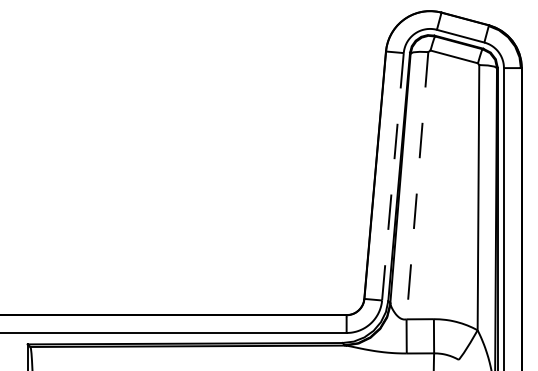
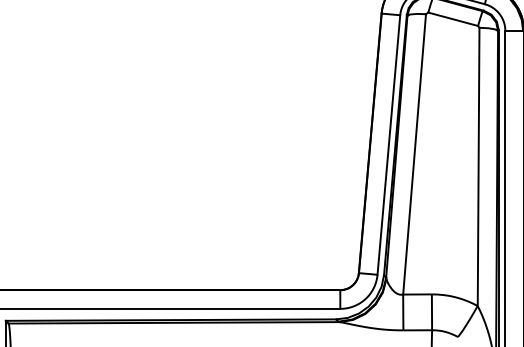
line: (392, 177) -> (388, 145), dashed -> solid
line: (417, 186) -> (414, 155), dashed -> solid

